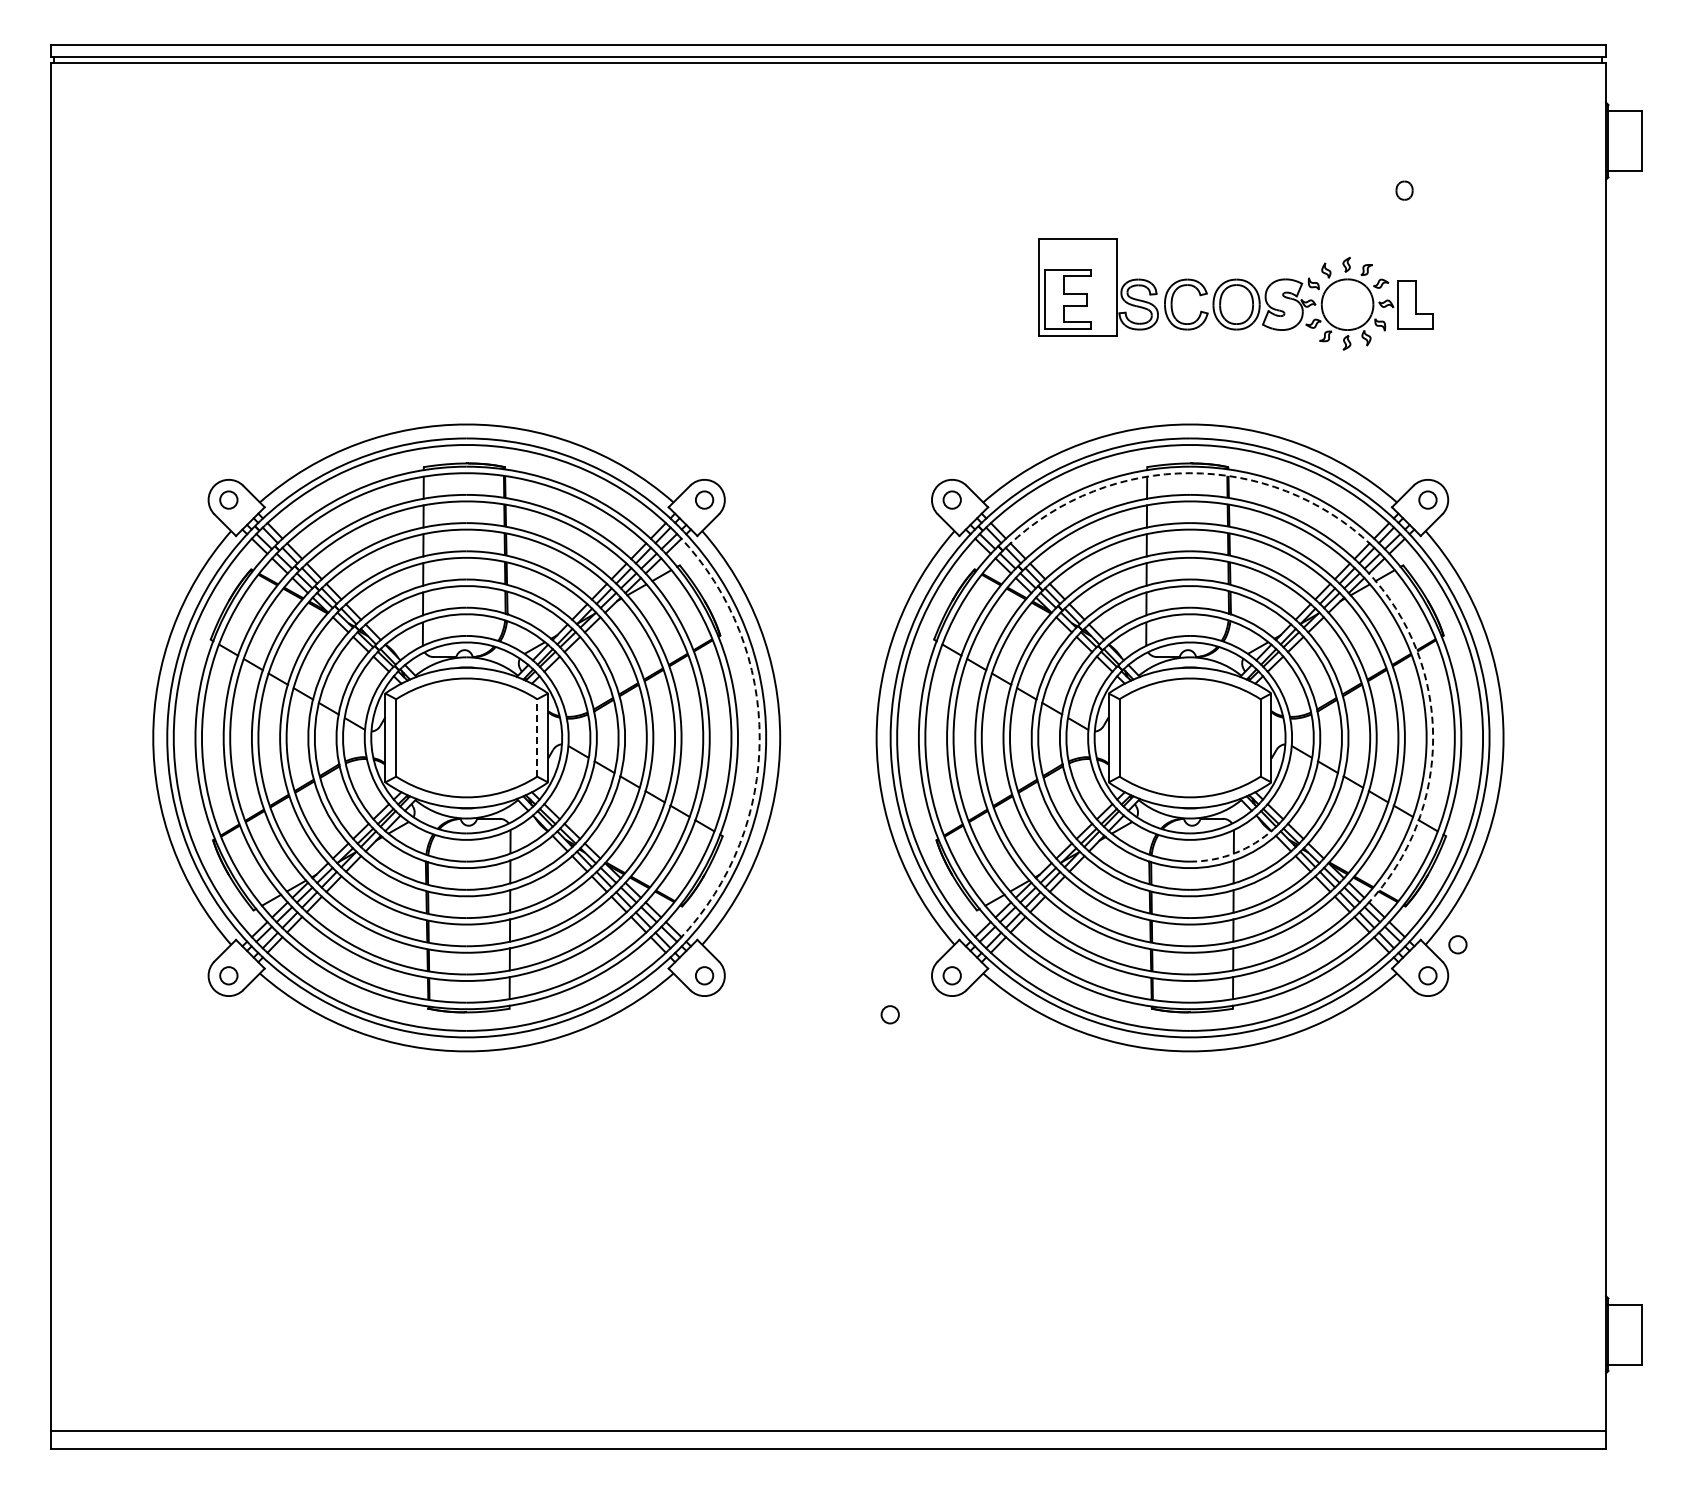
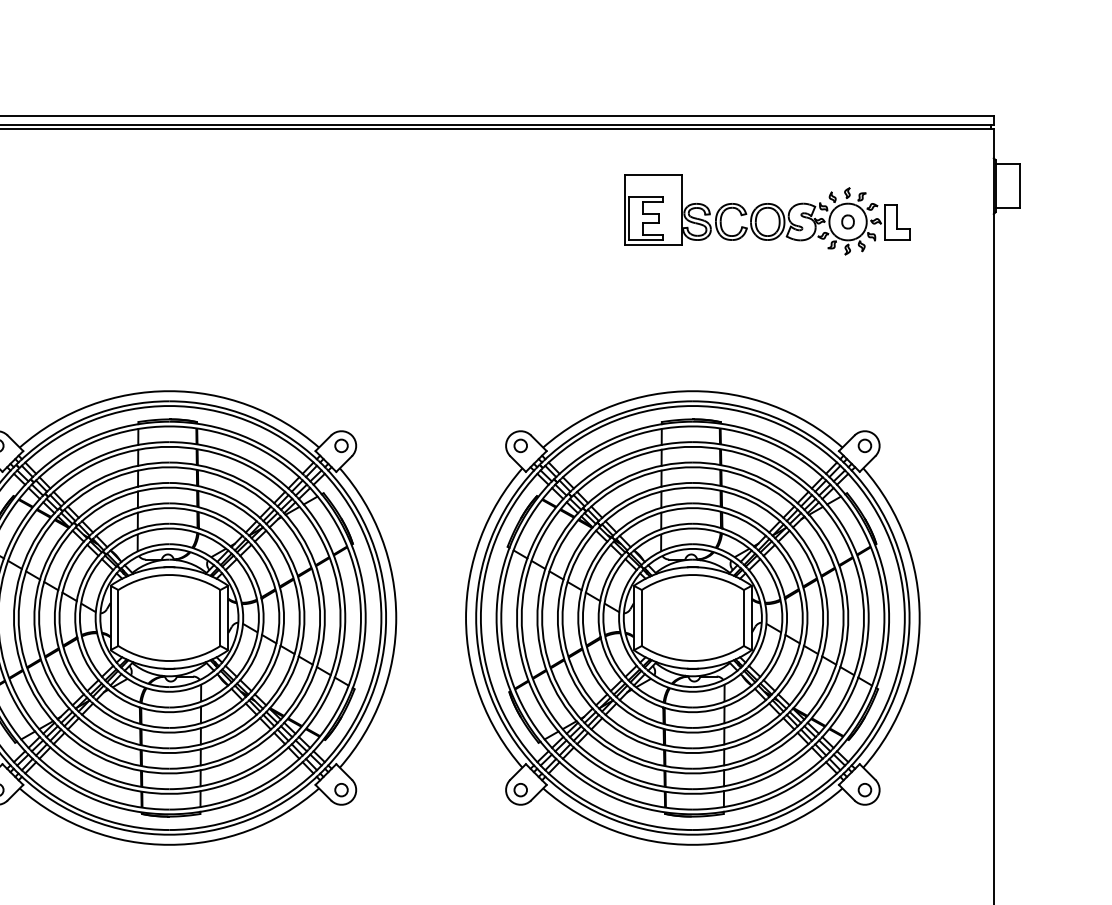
part: (1235, 294) -> (766, 214), moved
arc: (1190, 473) -> (693, 426), dashed -> solid
line: (537, 737) -> (220, 617), dashed -> solid
arc: (759, 737) -> (381, 617), dashed -> solid
arc: (1433, 737) -> (868, 617), dashed -> solid
arc: (1235, 853) -> (725, 701), dashed -> solid
circle: (1457, 944) -> (886, 767), removed
circle: (889, 1014) -> (475, 818), removed

